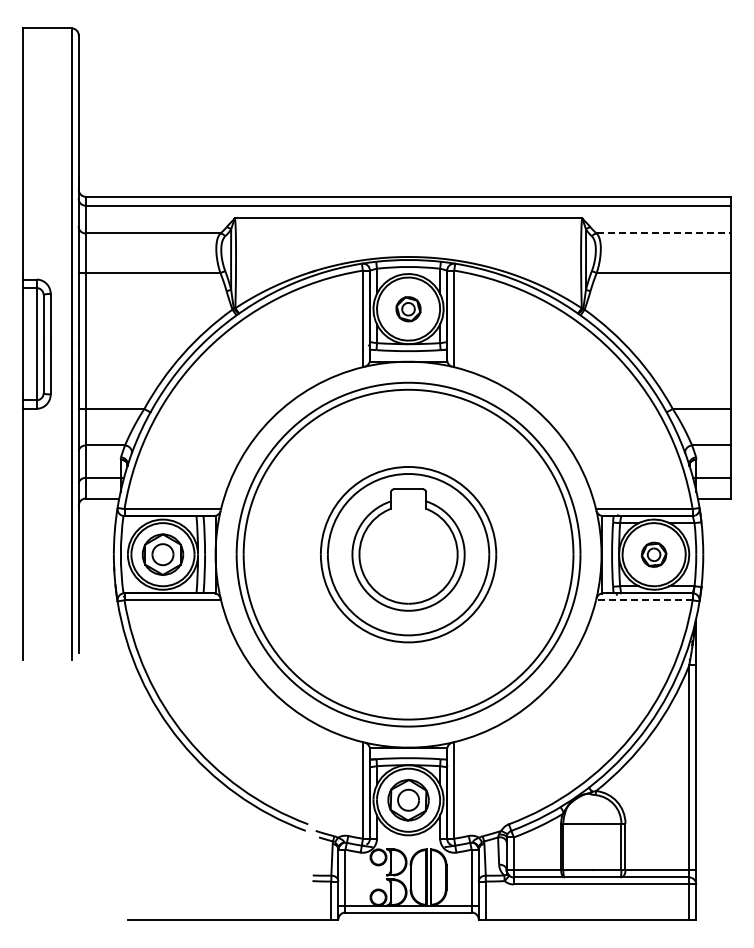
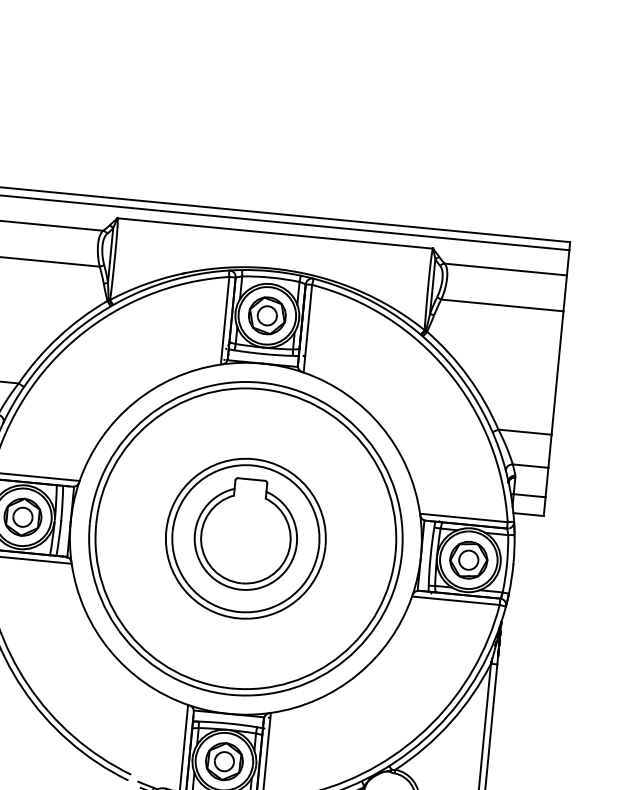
line: (664, 233) -> (506, 269), dashed -> solid
part: (408, 309) -> (267, 316), size x1.67
part: (653, 554) -> (468, 560), size x1.67
line: (643, 600) -> (455, 600), dashed -> solid

